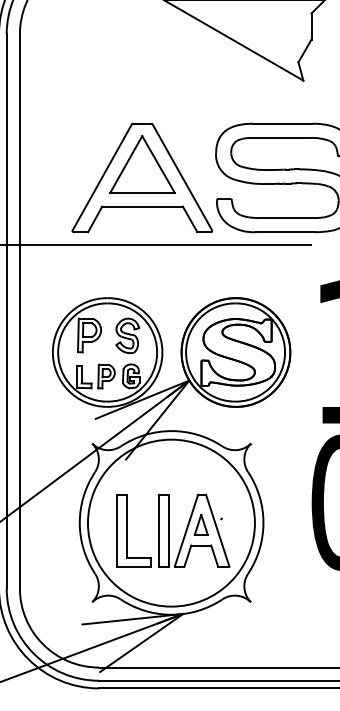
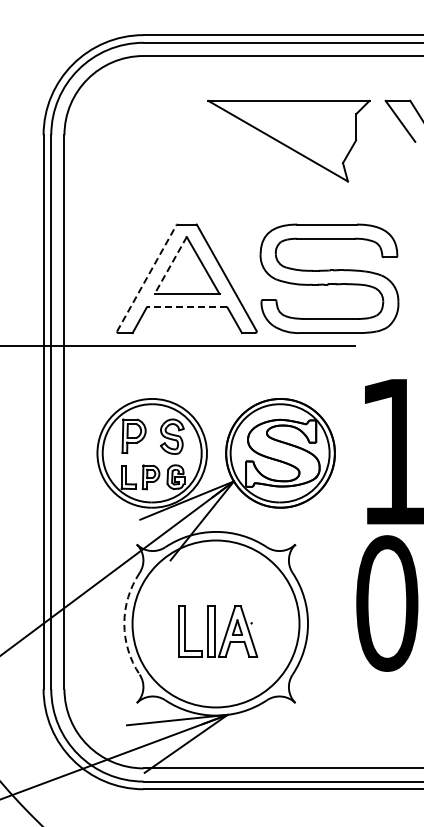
line: (125, 164) -> (170, 265), solid -> dashed
line: (102, 176) -> (147, 277), solid -> dashed
line: (141, 206) -> (186, 307), solid -> dashed
arc: (79, 522) -> (124, 623), solid -> dashed
part: (172, 530) -> (217, 631), size x0.7

